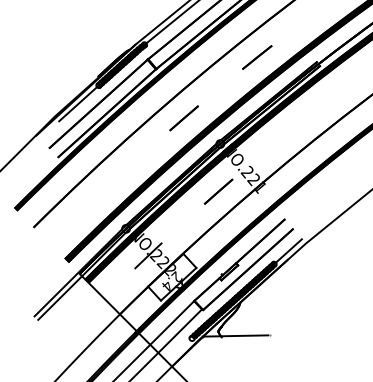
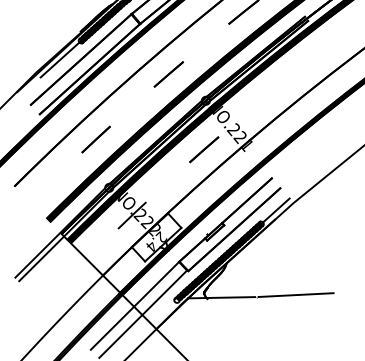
line: (112, 181) -> (95, 139), added
line: (307, 333) -> (295, 295), added

